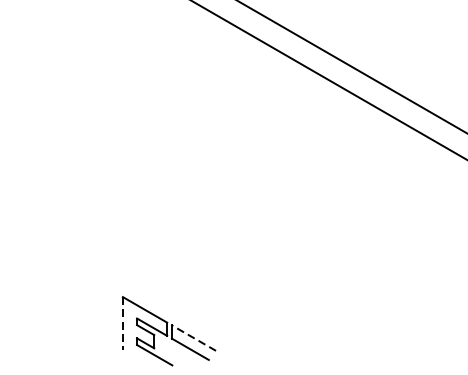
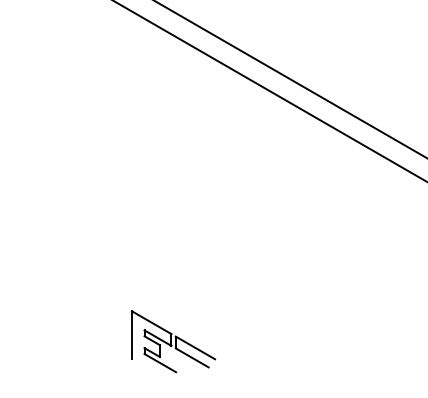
line: (122, 323) -> (131, 334), dashed -> solid
line: (194, 337) -> (195, 347), dashed -> solid

